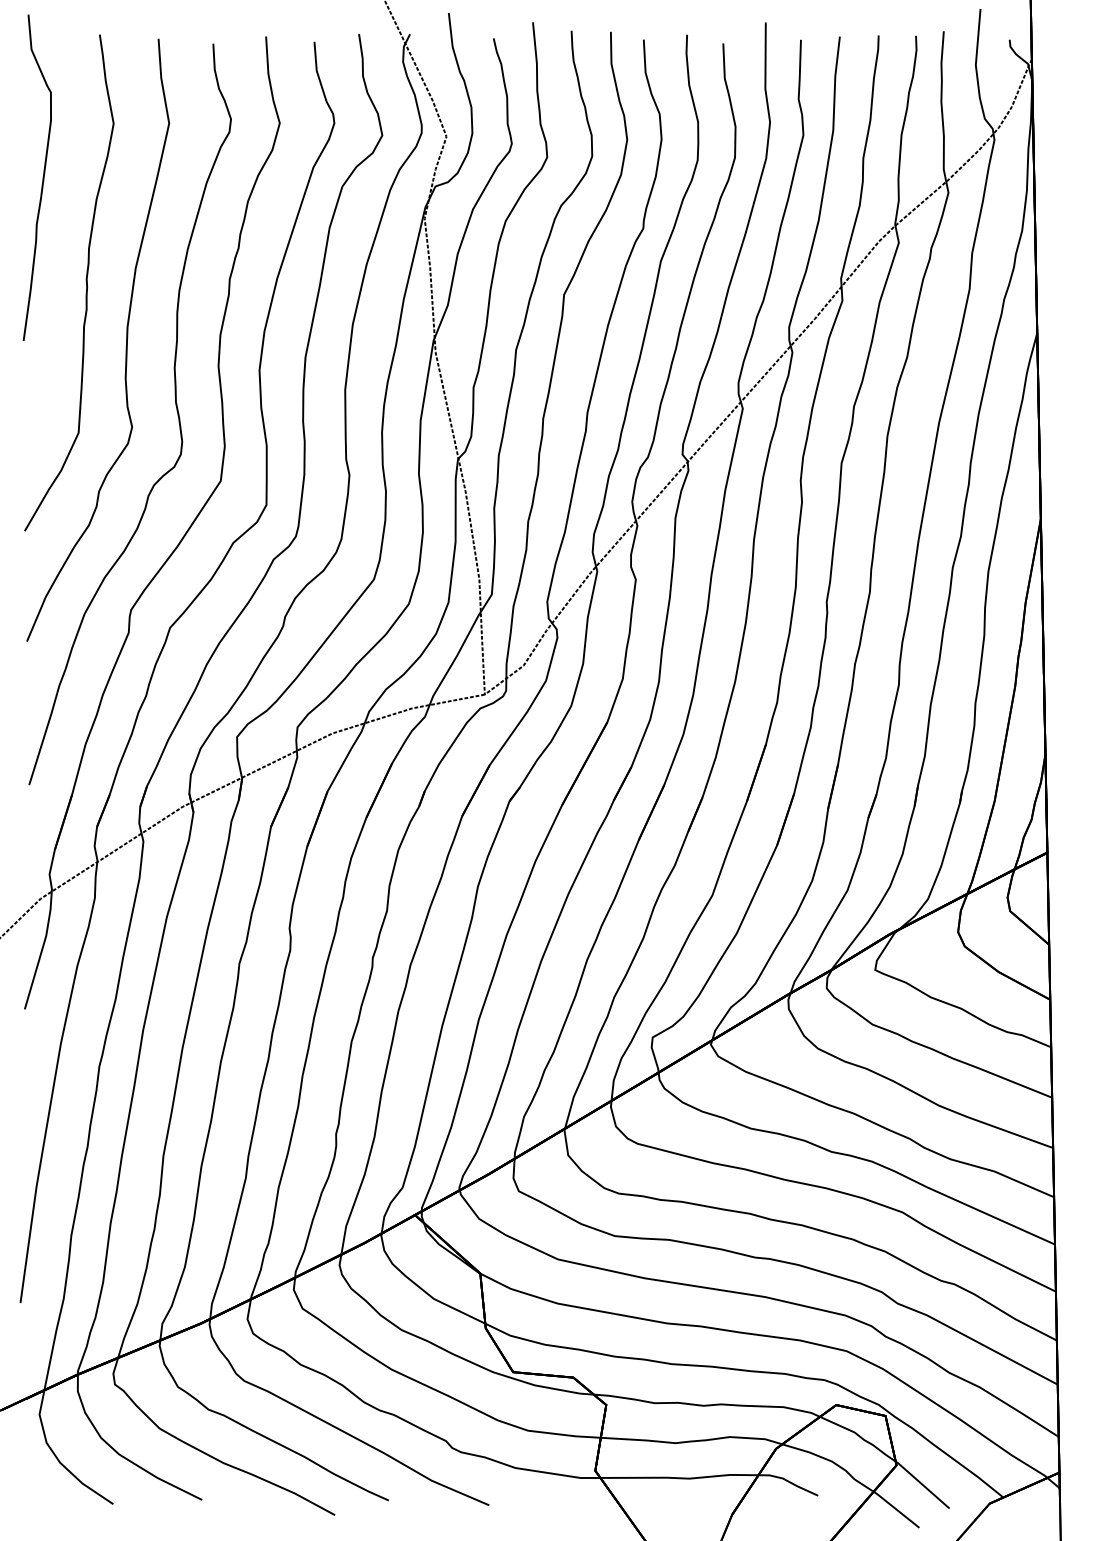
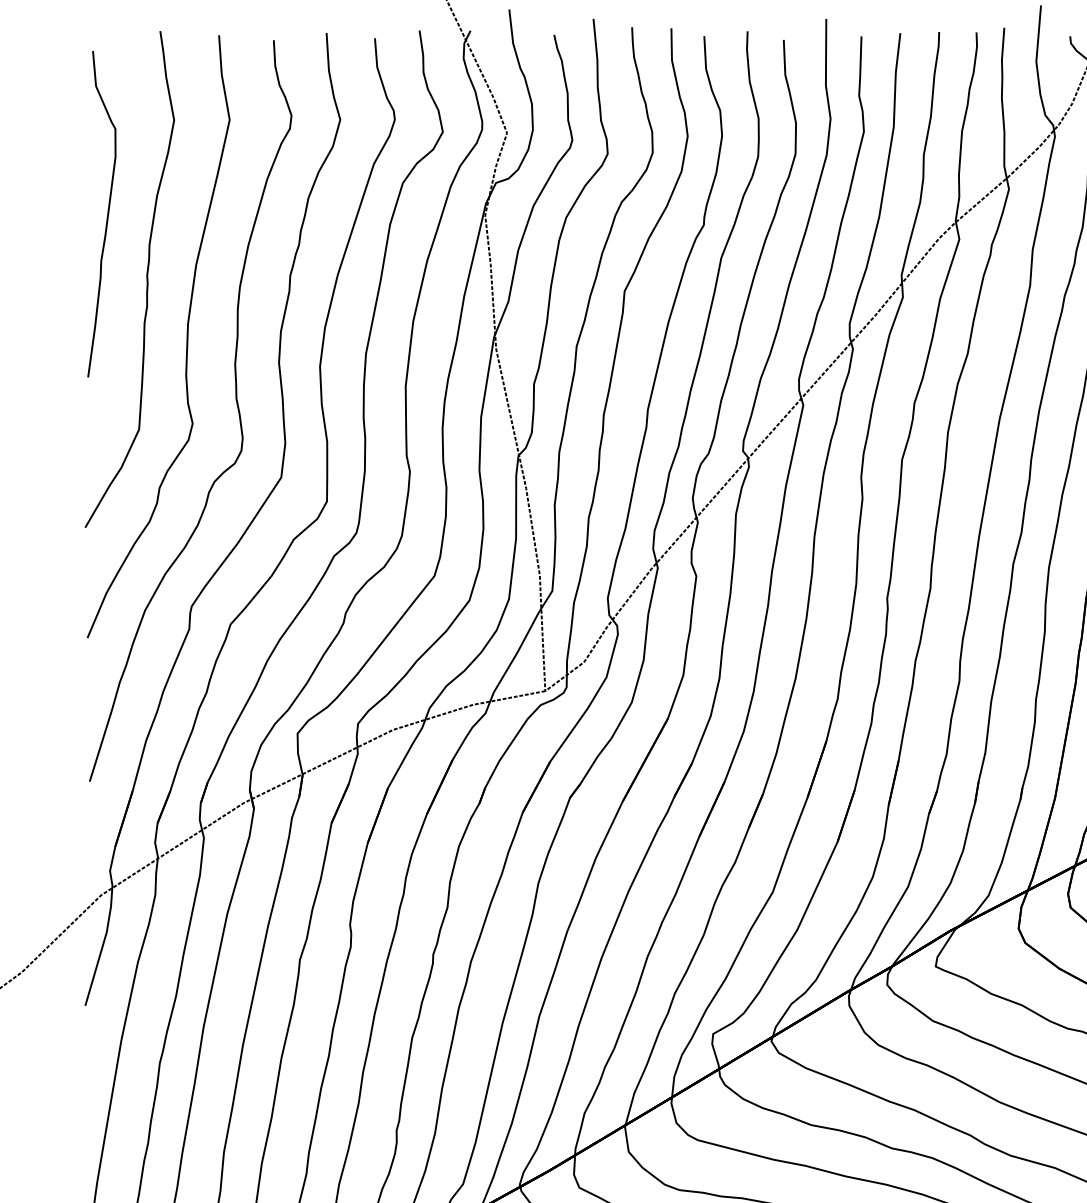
curve: (42, 177) -> (107, 214), moved

